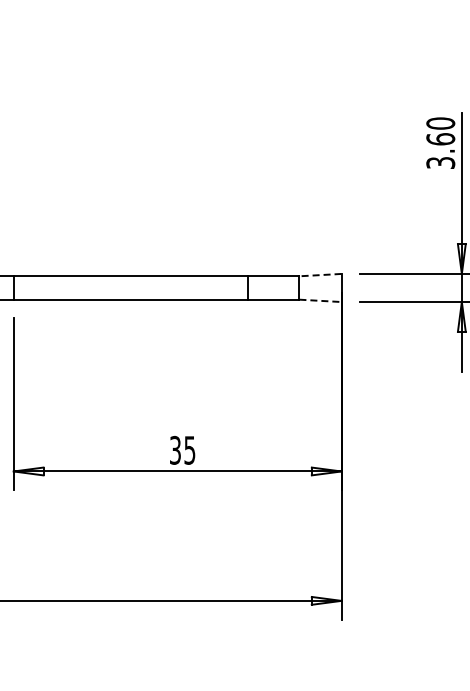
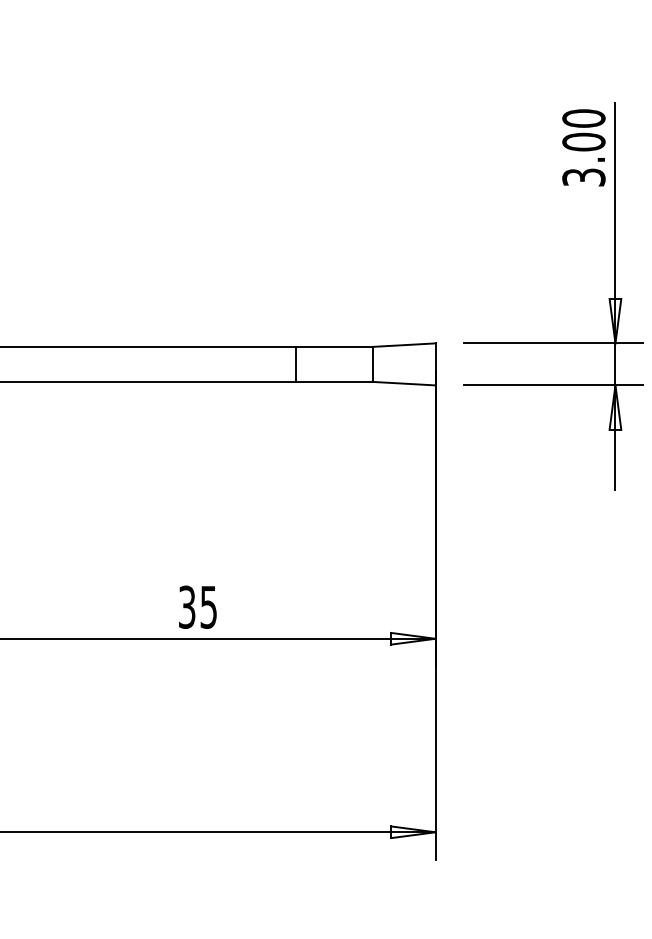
text: (440, 139) -> (583, 142), 3.60 -> 3.00
line: (319, 275) -> (402, 345), dashed -> solid
line: (320, 300) -> (404, 383), dashed -> solid

